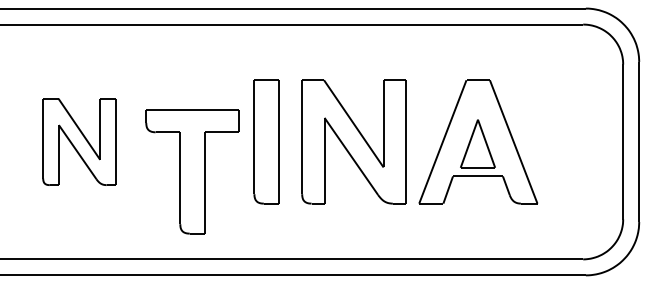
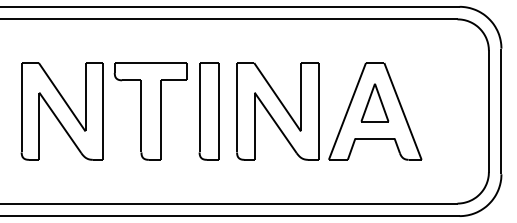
part: (79, 141) -> (62, 111), size x1.43
part: (477, 143) -> (374, 102), moved
part: (192, 171) -> (151, 111), moved

